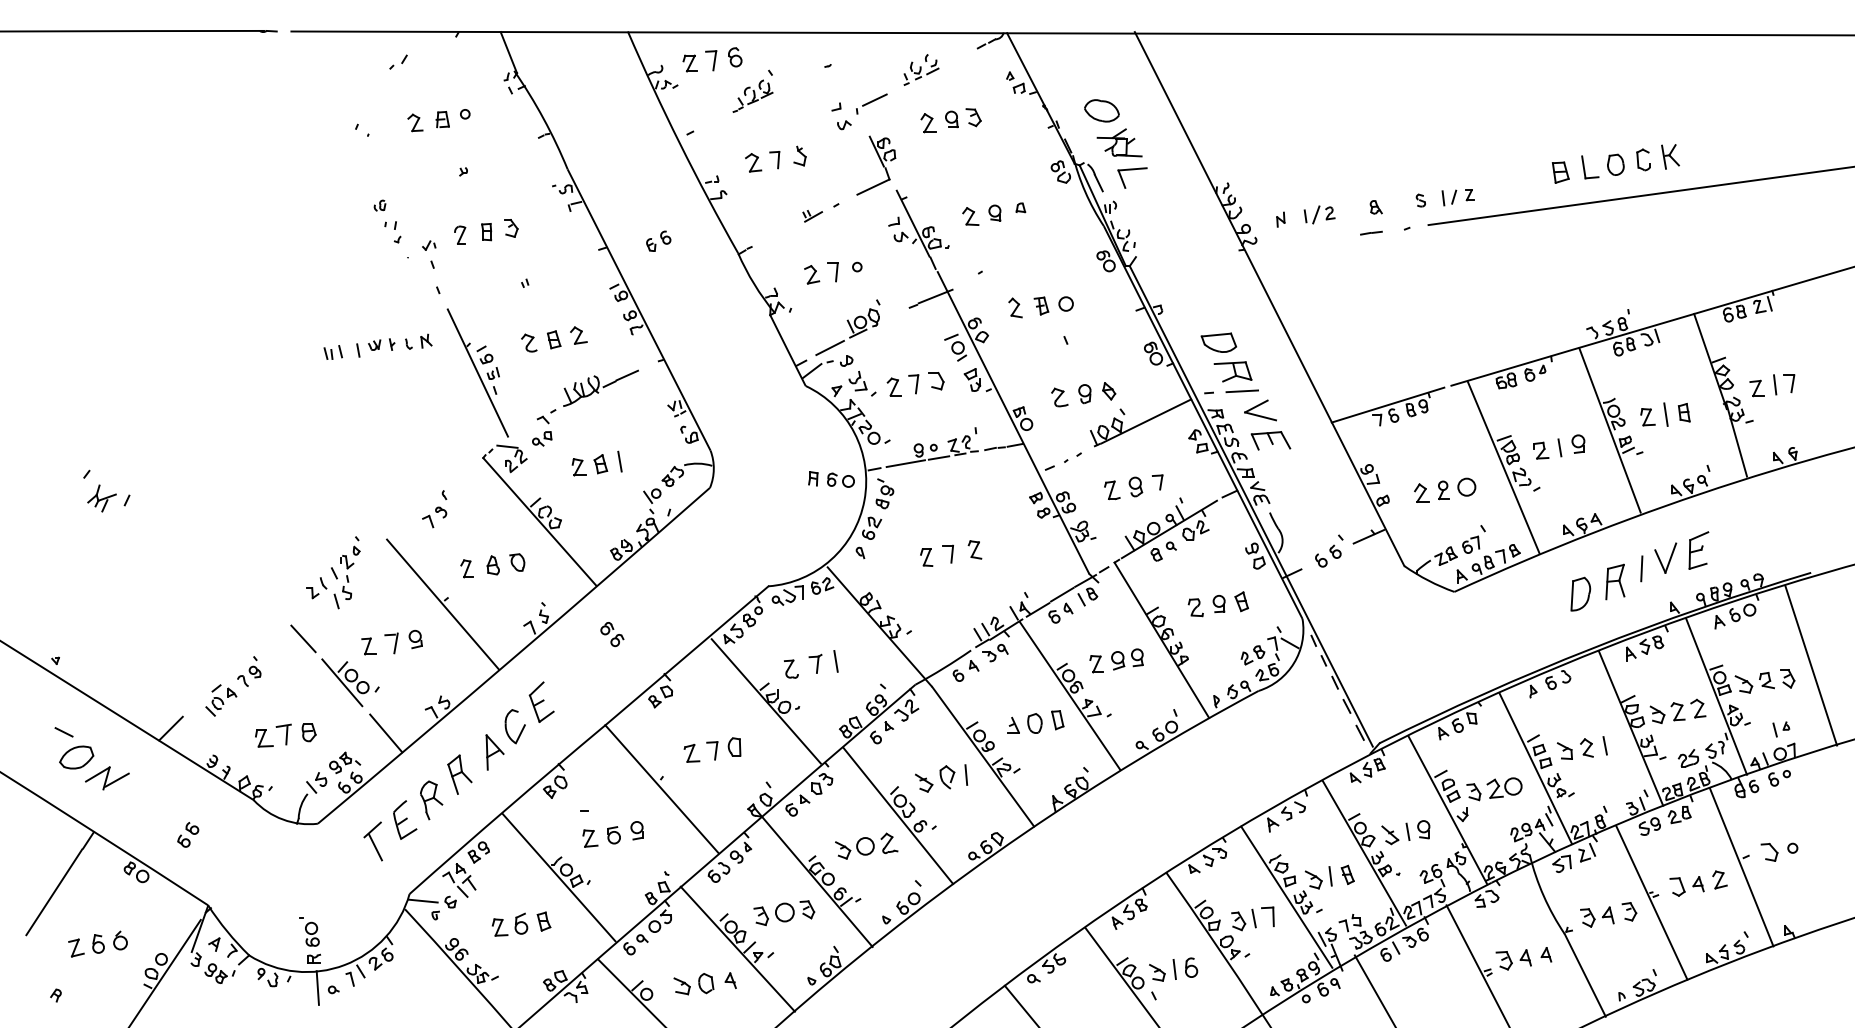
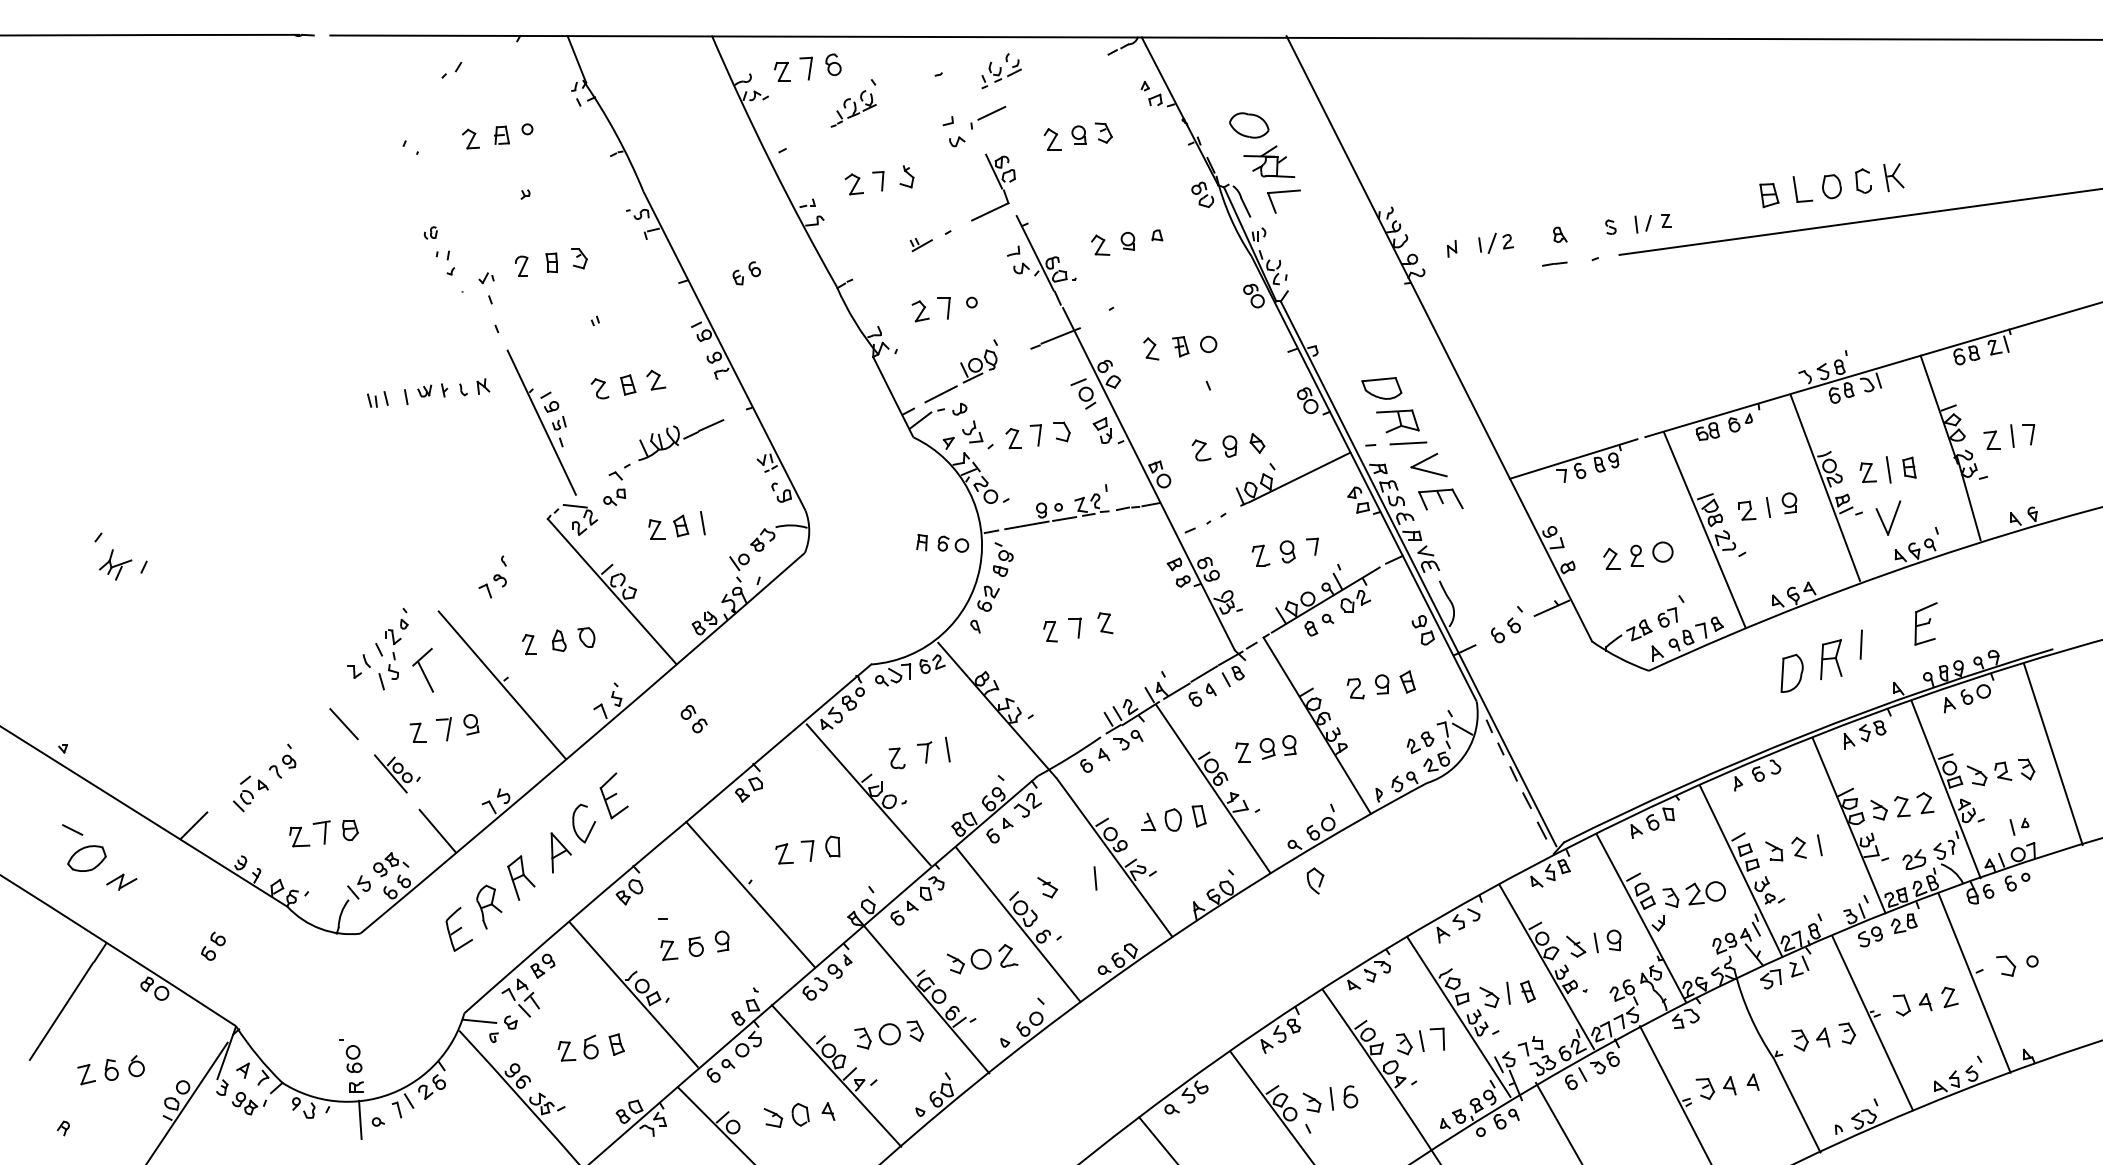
part: (921, 69) -> (1001, 70), moved
part: (1665, 557) -> (1888, 517), moved
part: (350, 682) -> (397, 773), size x0.7
part: (947, 777) -> (1315, 881), moved
part: (107, 778) -> (121, 882), size x0.6
part: (372, 841) -> (422, 670), moved

